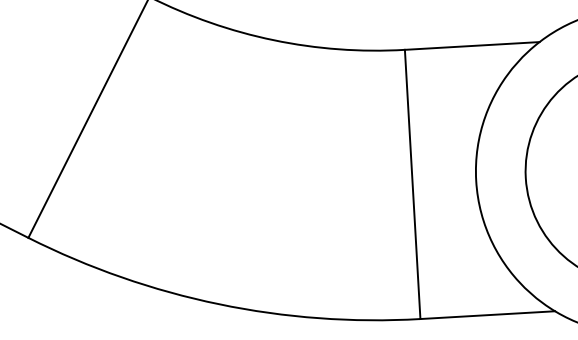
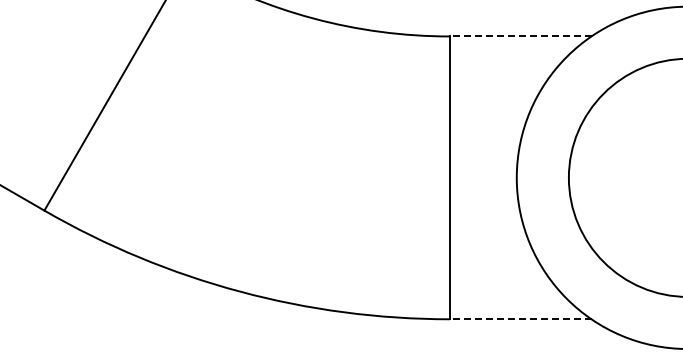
line: (471, 46) -> (520, 36), solid -> dashed
line: (487, 315) -> (520, 319), solid -> dashed

